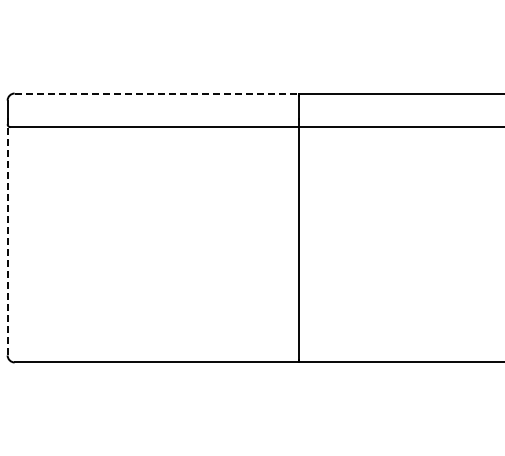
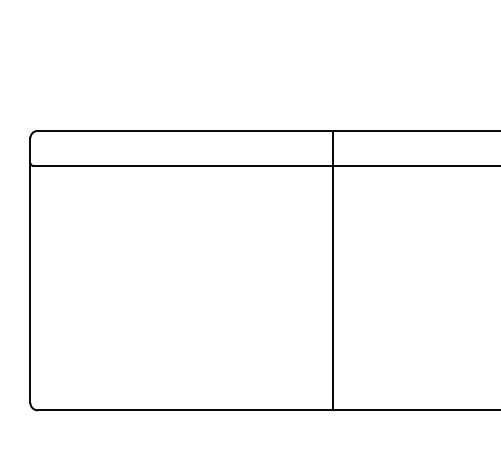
line: (157, 93) -> (186, 130), dashed -> solid
line: (7, 239) -> (30, 282), dashed -> solid

